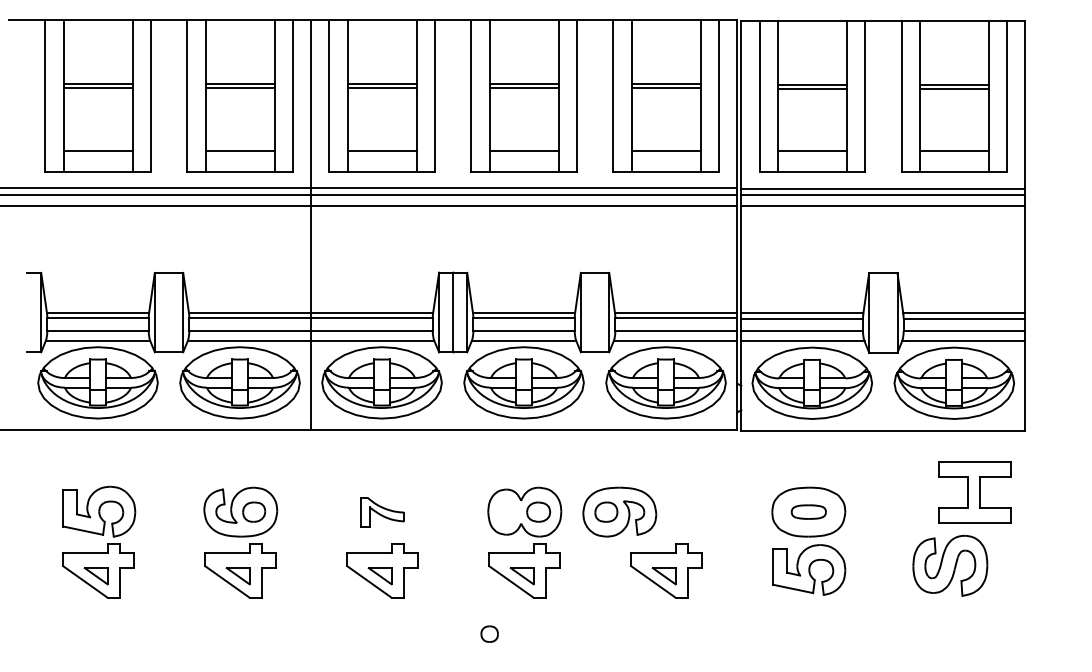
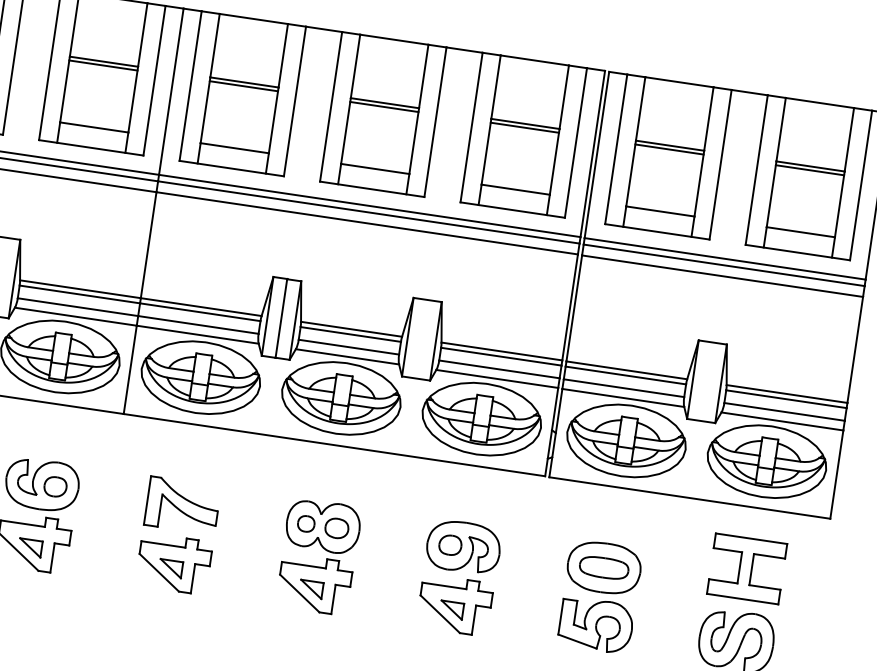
part: (974, 492) -> (746, 569), moved
part: (619, 511) -> (463, 546), moved
part: (808, 511) -> (603, 567), size x1.43
part: (382, 512) -> (182, 505), size x1.67
part: (489, 633) -> (306, 523), moved

